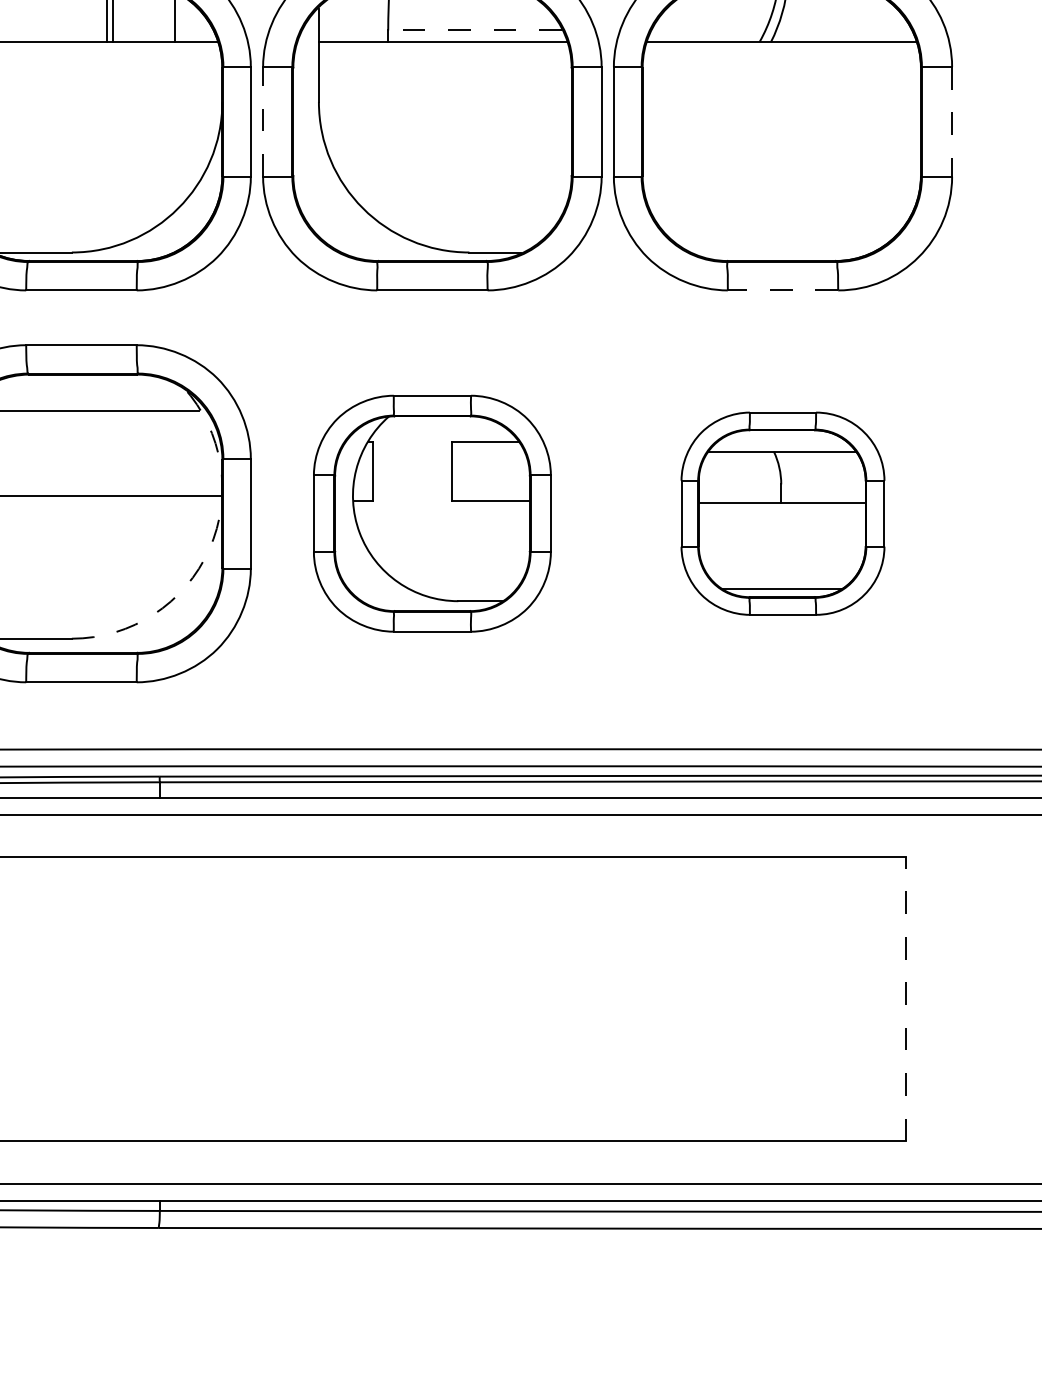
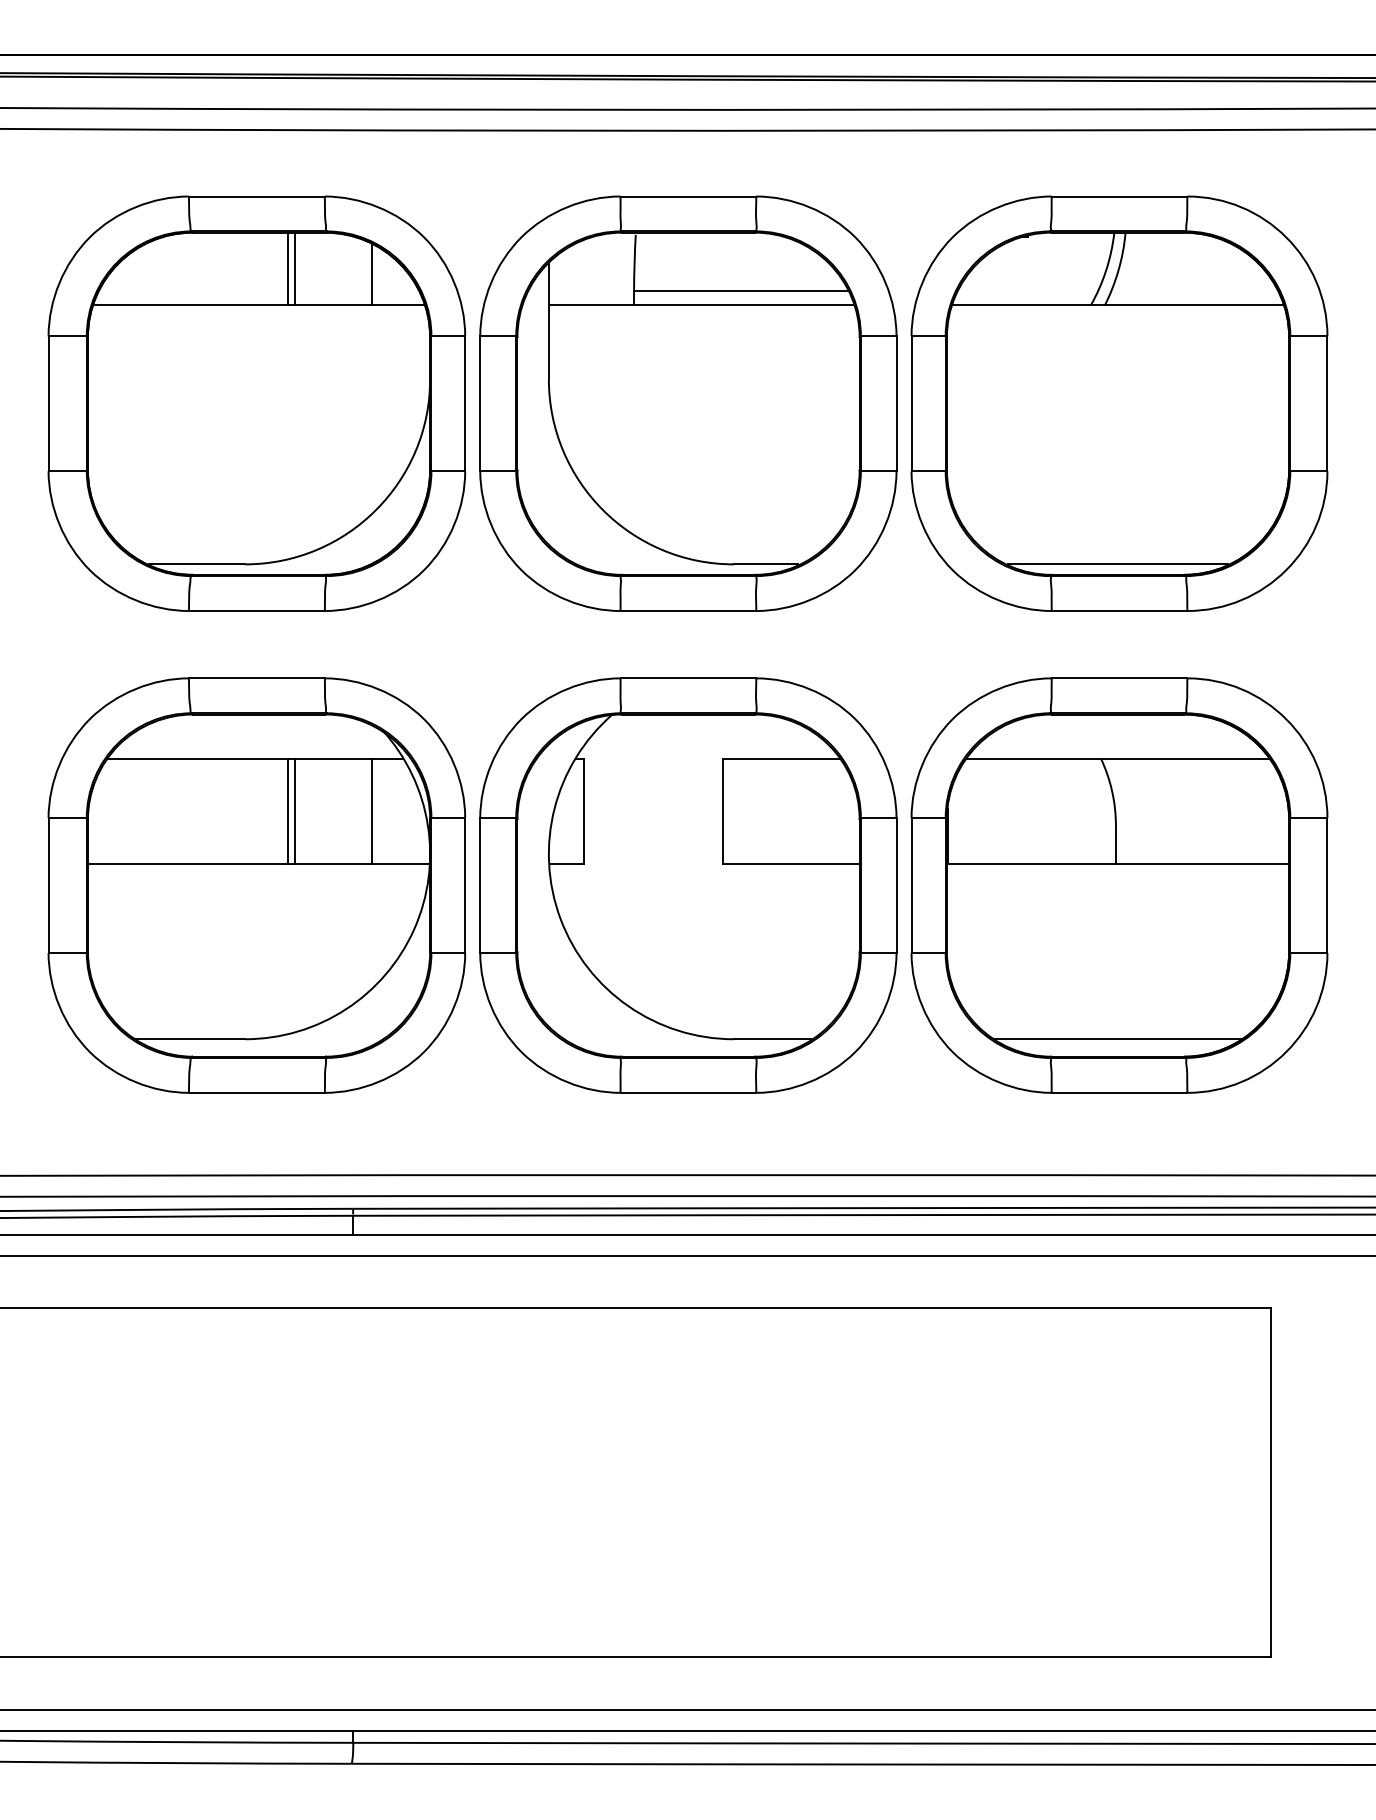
line: (474, 30) -> (740, 291), dashed -> solid
line: (263, 121) -> (480, 403), dashed -> solid
line: (952, 122) -> (1327, 404), dashed -> solid
line: (781, 252) -> (1117, 564), added
line: (783, 290) -> (1119, 611), dashed -> solid
line: (107, 453) -> (288, 811), added
line: (112, 453) -> (295, 811), added
line: (175, 453) -> (372, 811), added
part: (432, 513) -> (688, 885), size x1.43
part: (783, 513) -> (1119, 885), size x1.67
arc: (209, 549) -> (414, 929), dashed -> solid
line: (905, 999) -> (1270, 1482), dashed -> solid

